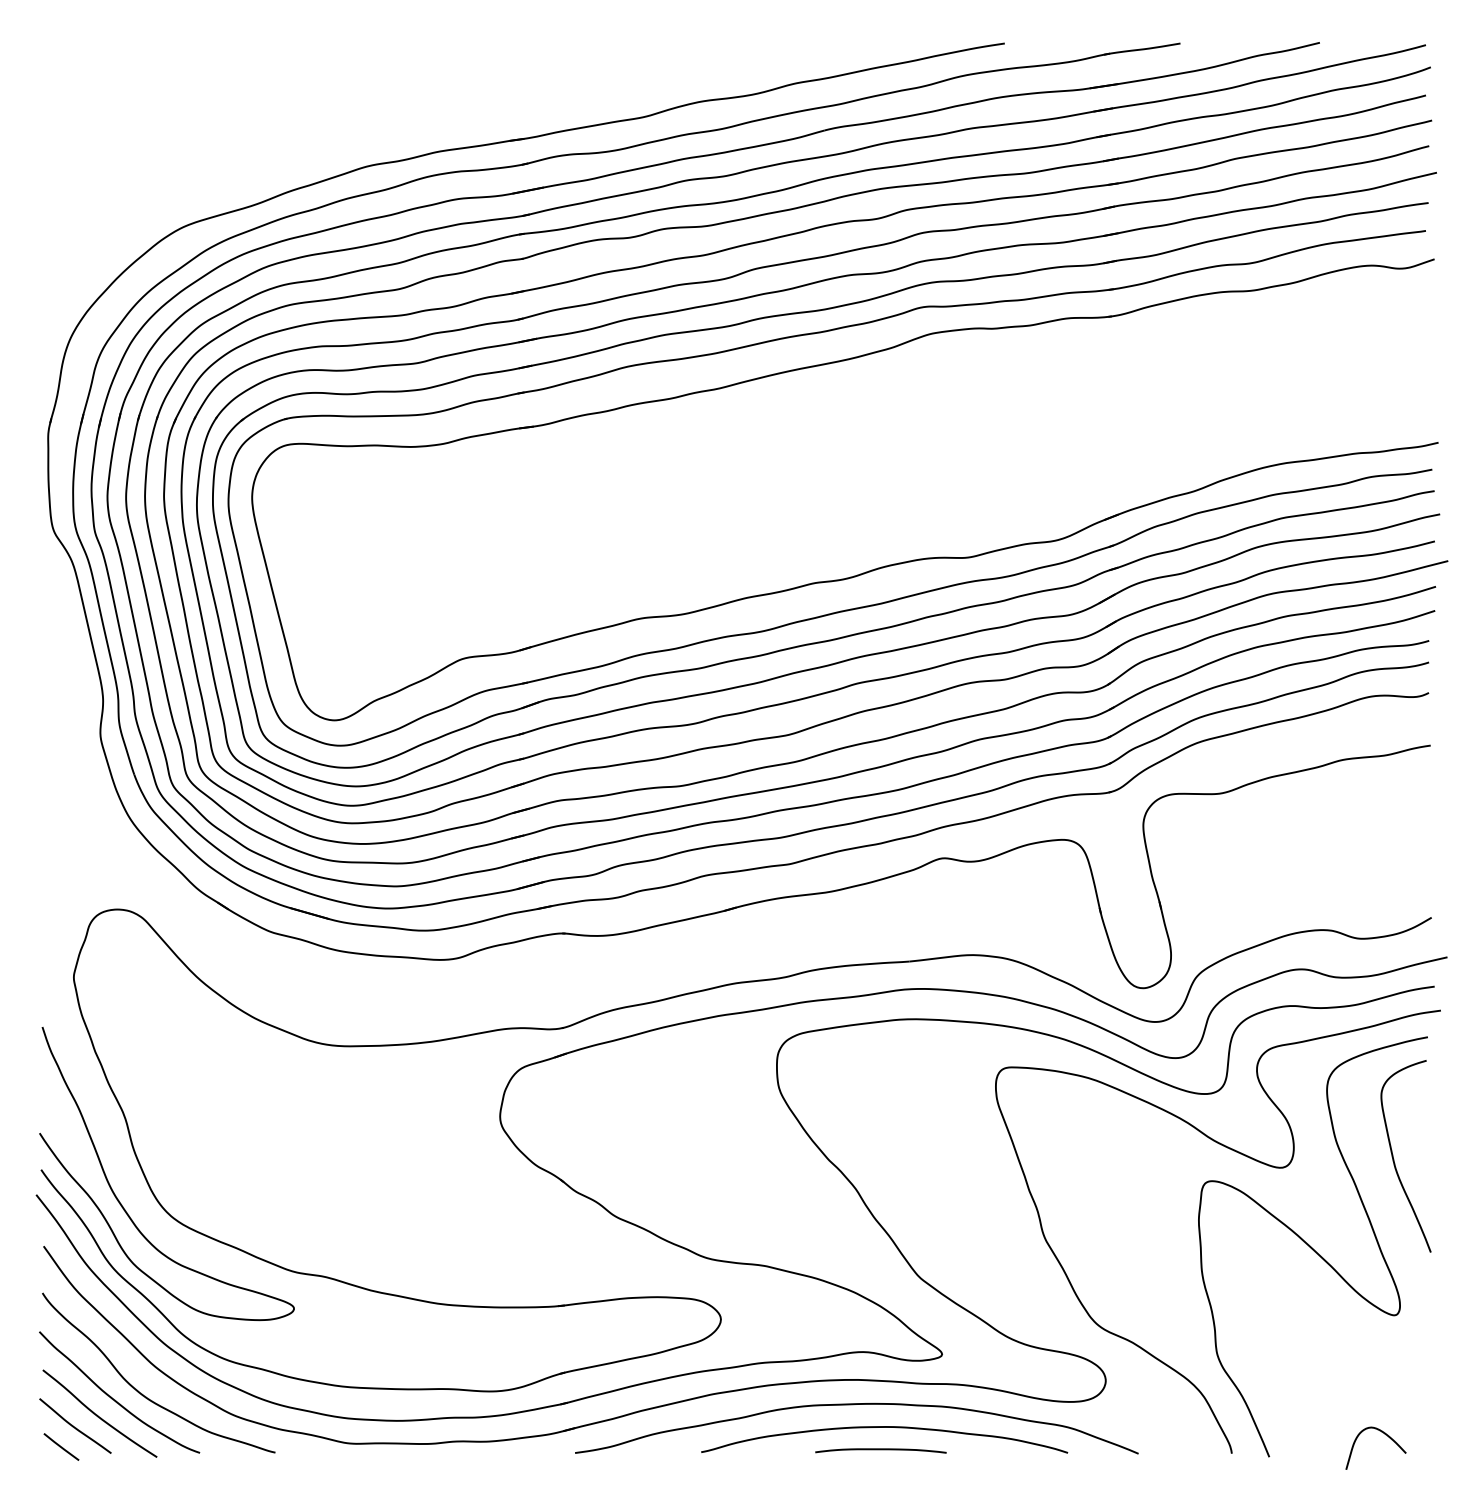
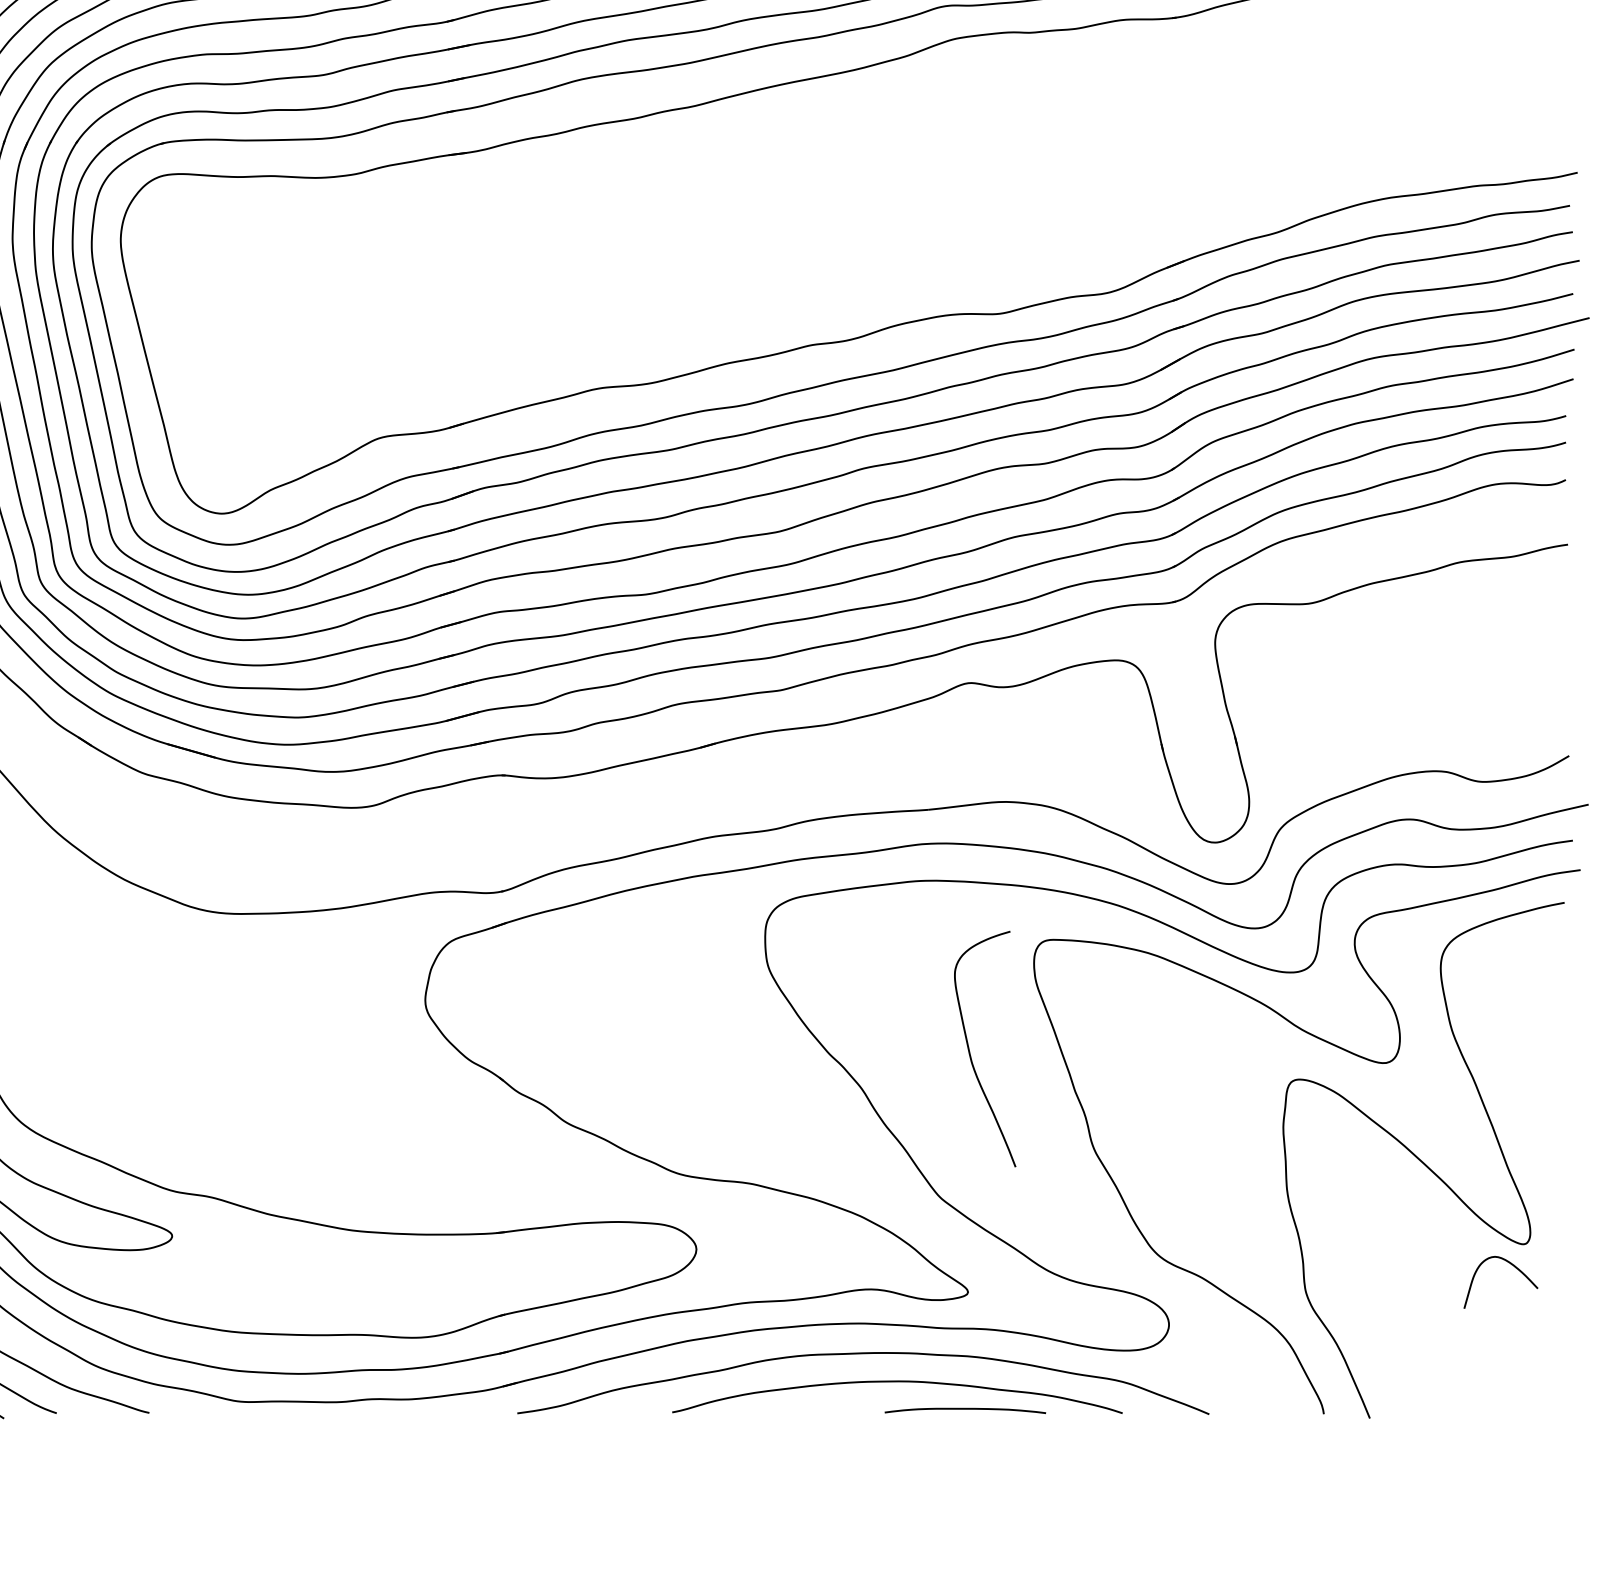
curve: (1394, 1159) -> (970, 1052), moved
curve: (1385, 1435) -> (1512, 1266), moved
curve: (880, 1450) -> (964, 1410), moved

